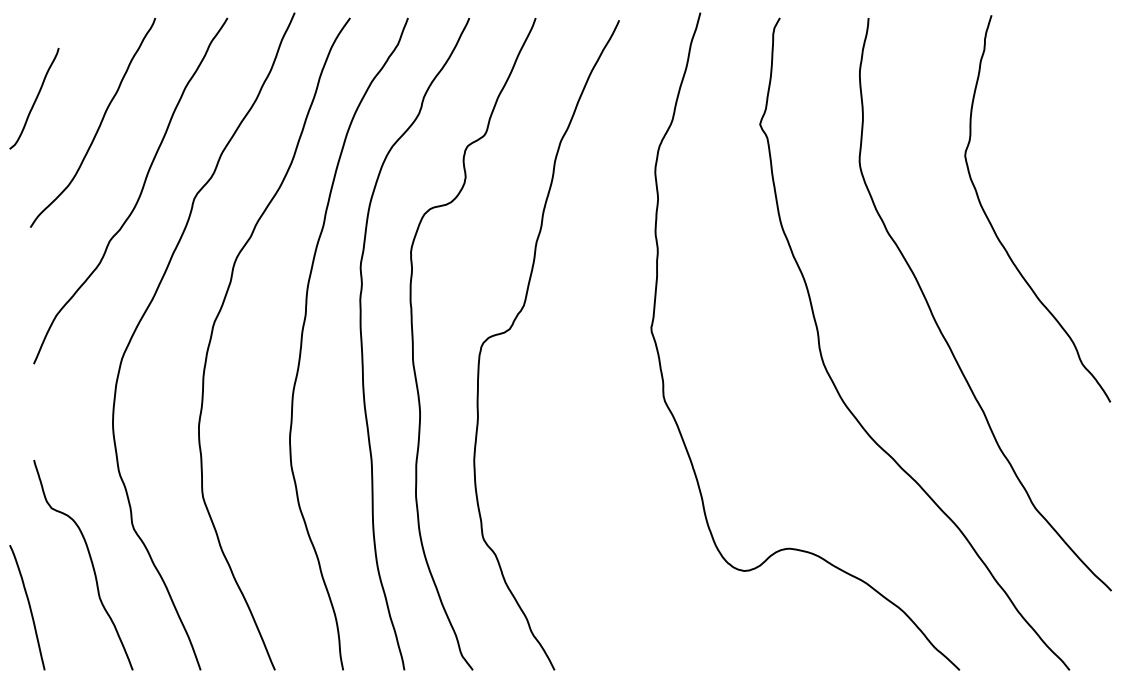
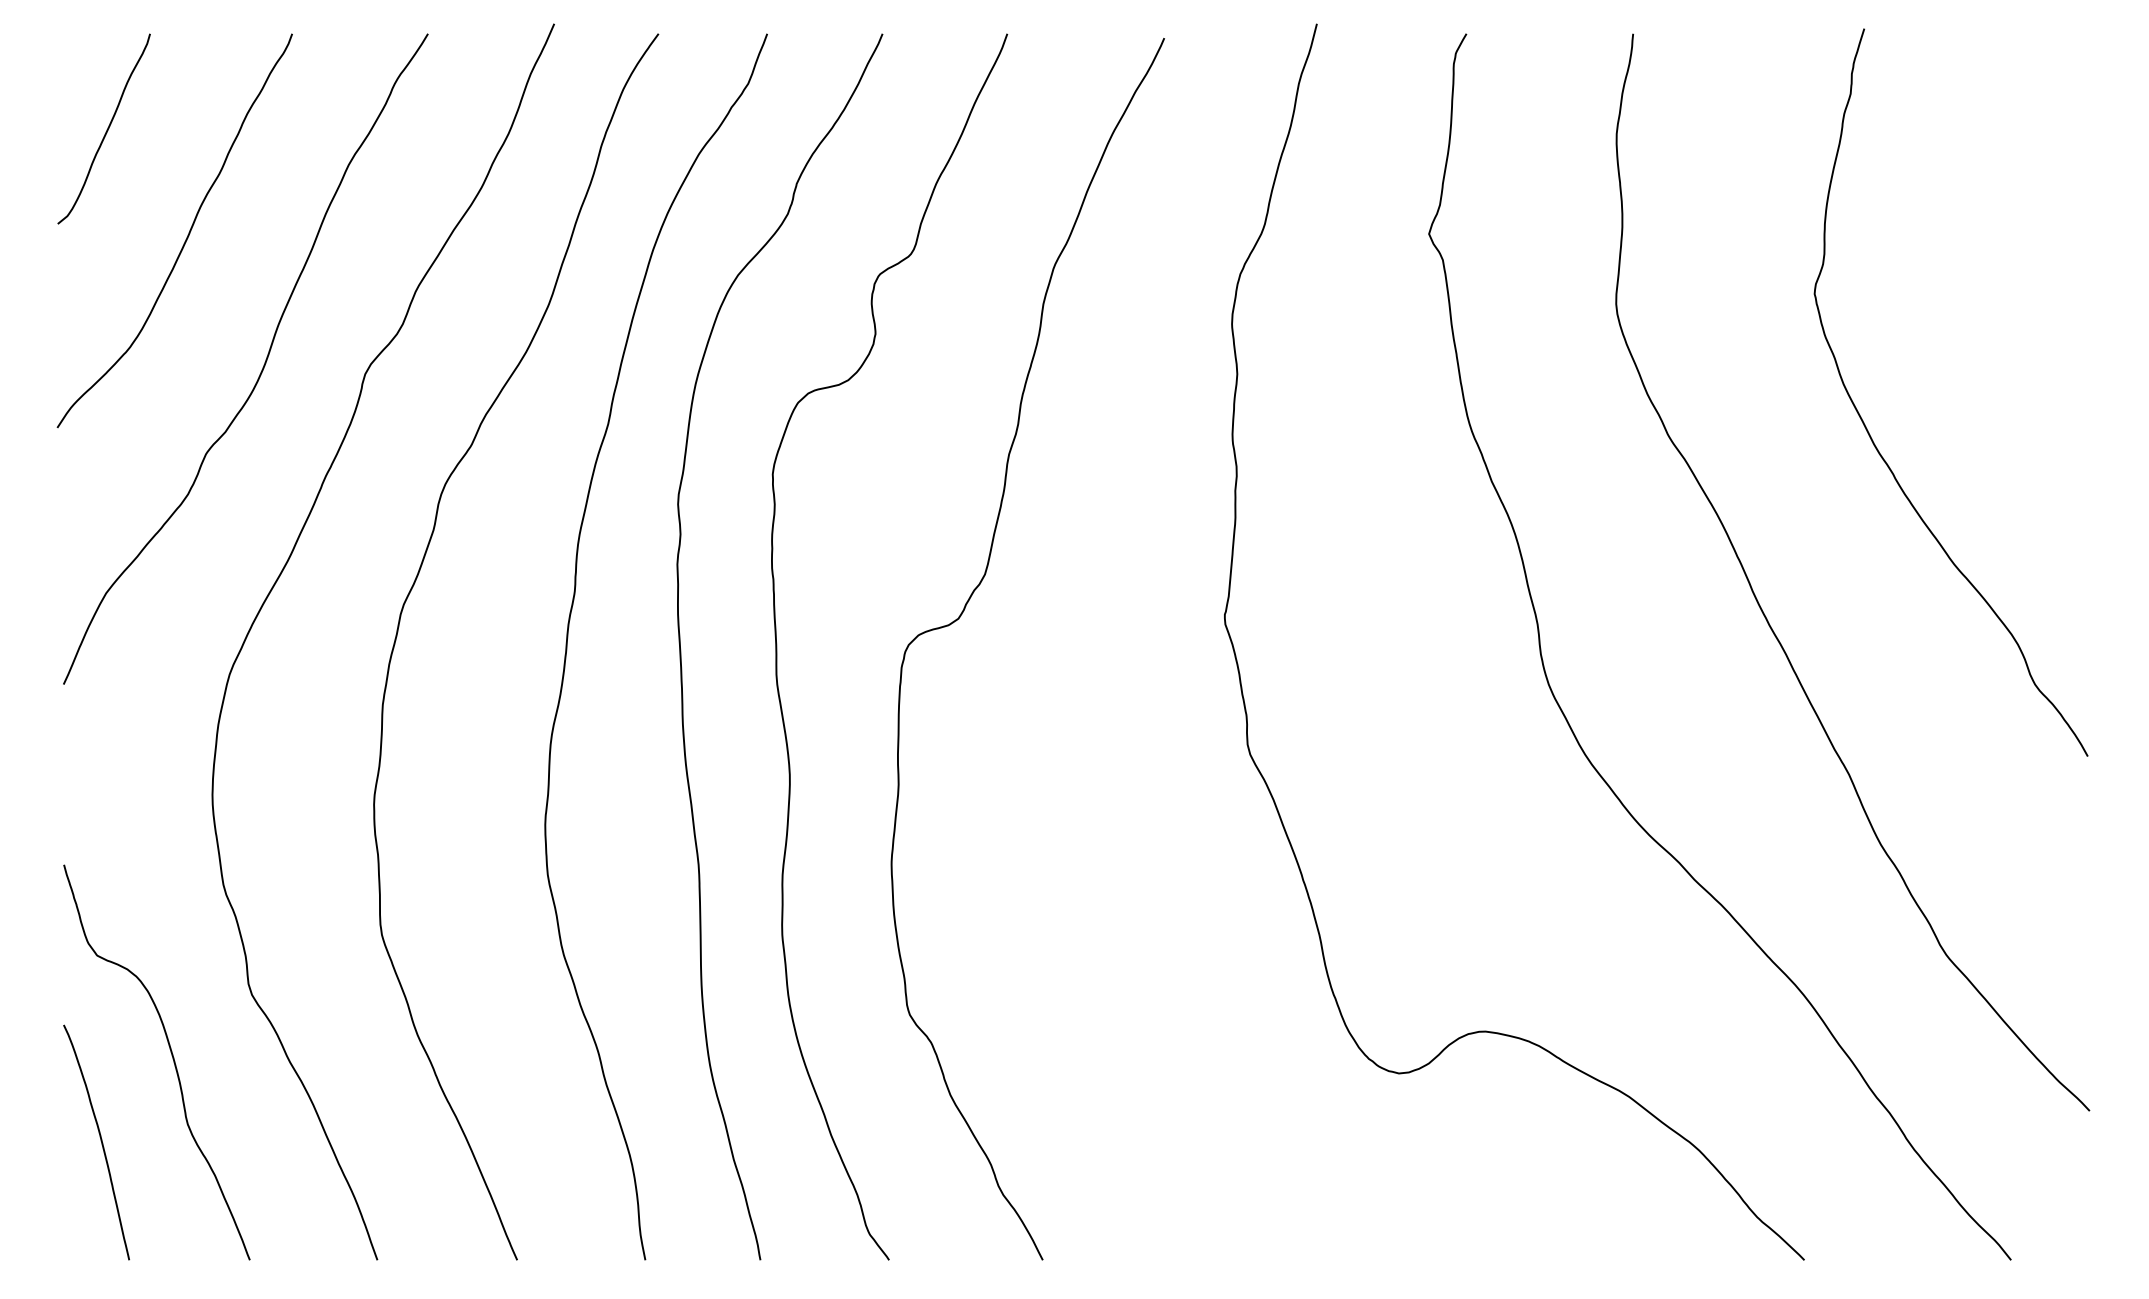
curve: (35, 98) -> (106, 128), moved
curve: (29, 607) -> (100, 1142), moved

